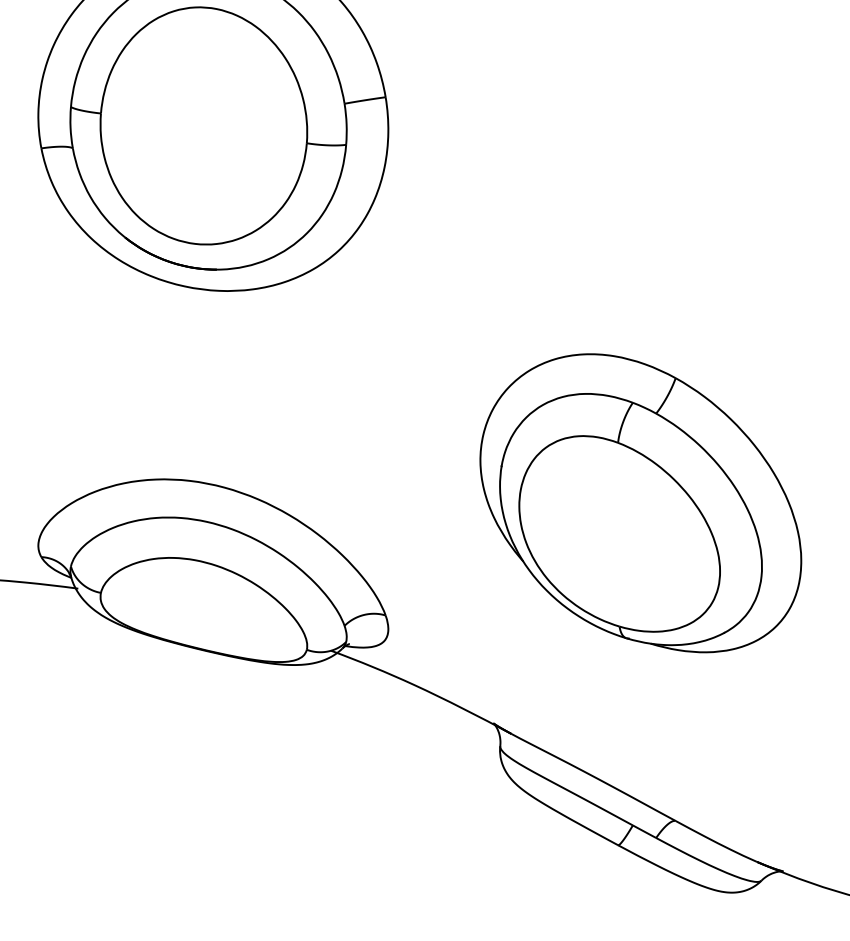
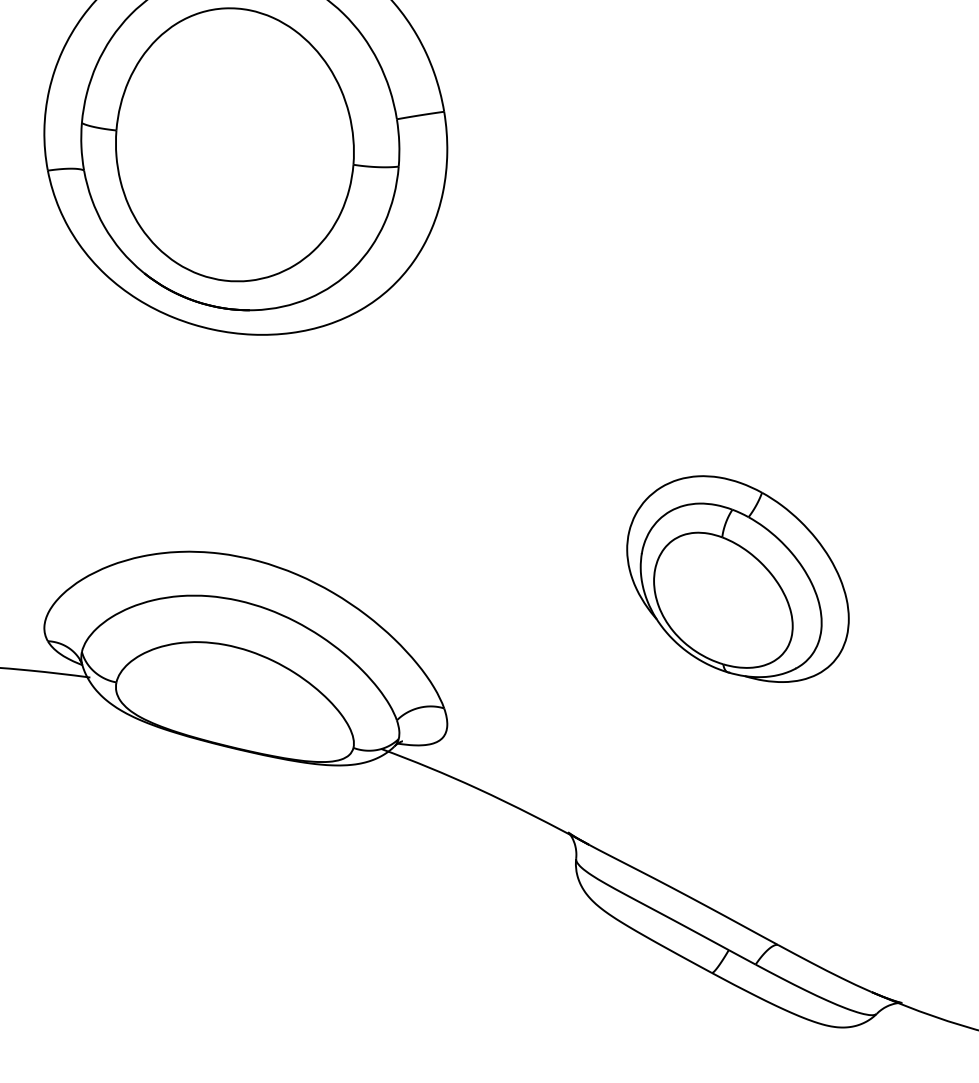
part: (640, 502) -> (737, 578), size x0.6

